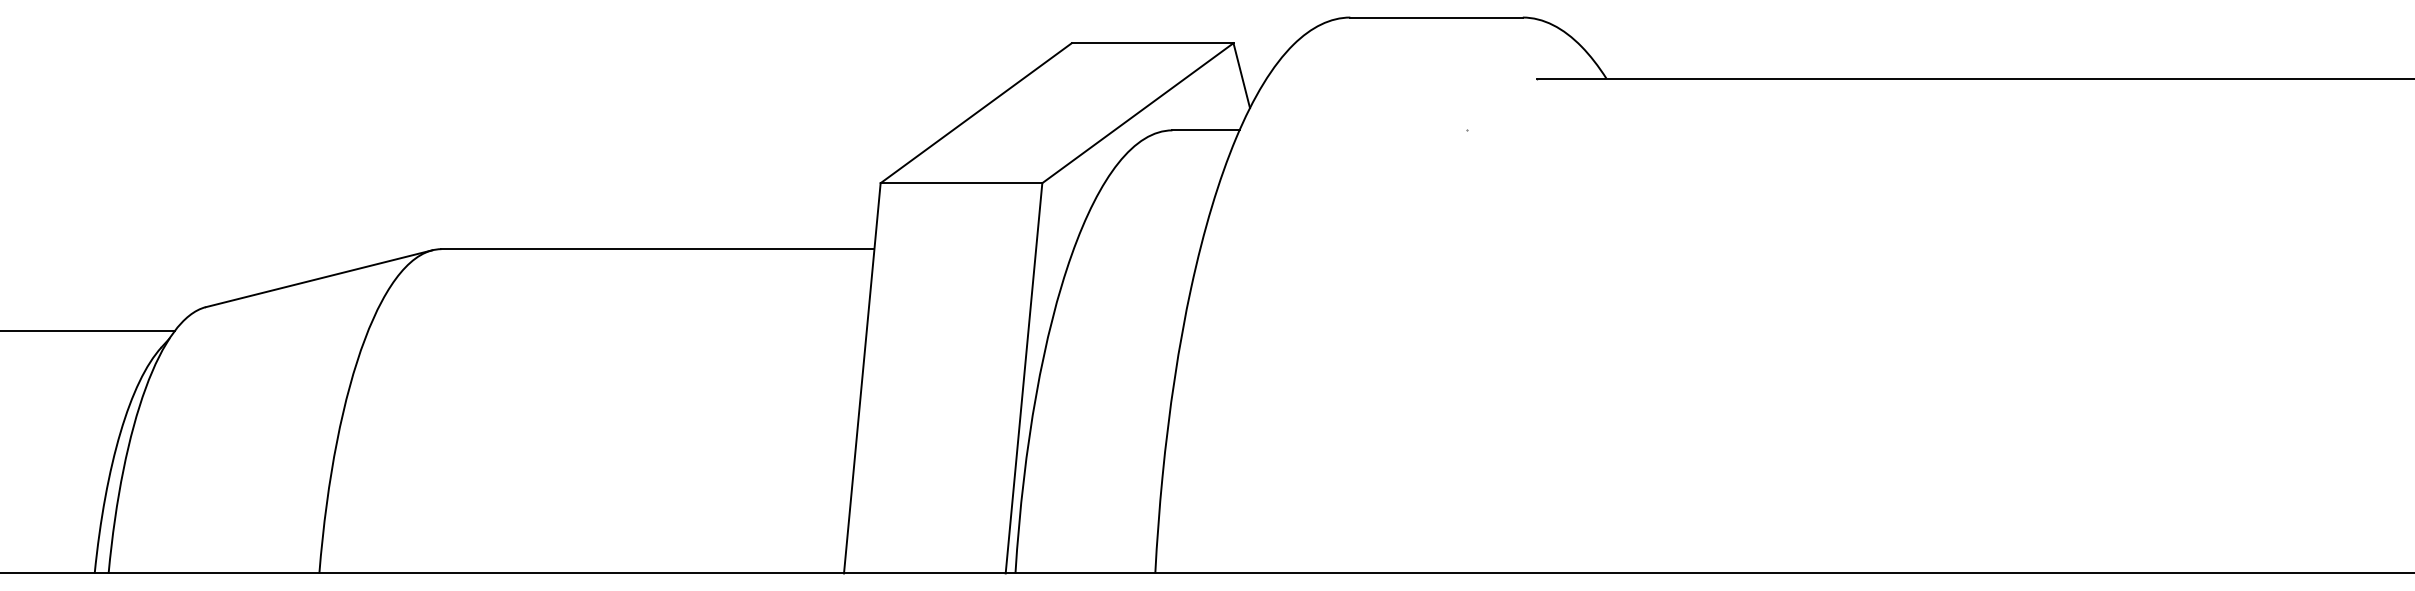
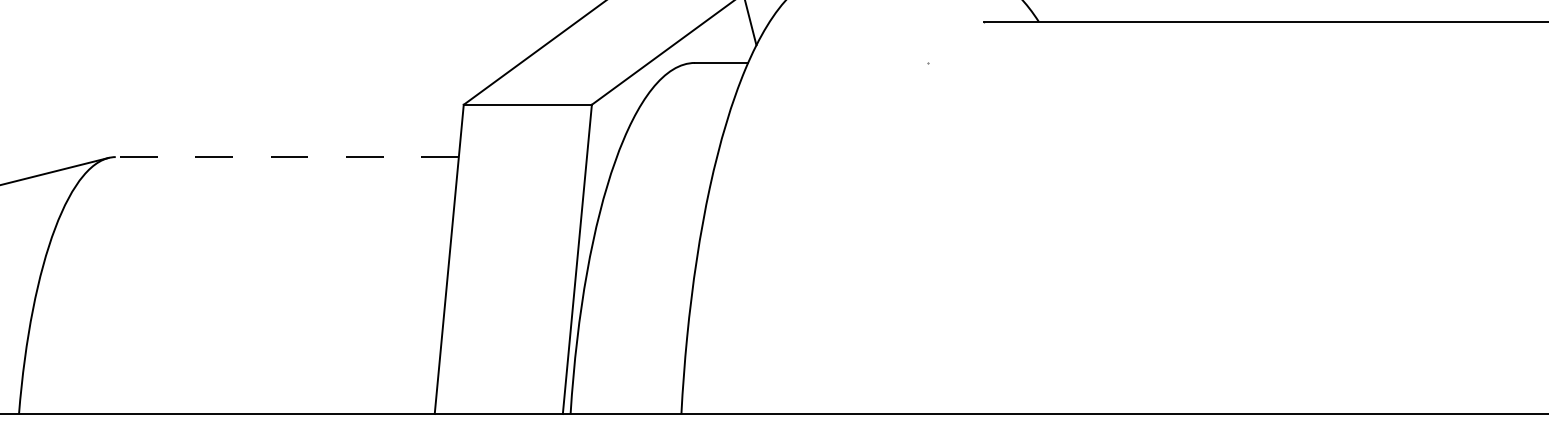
line: (657, 249) -> (286, 157), solid -> dashed

